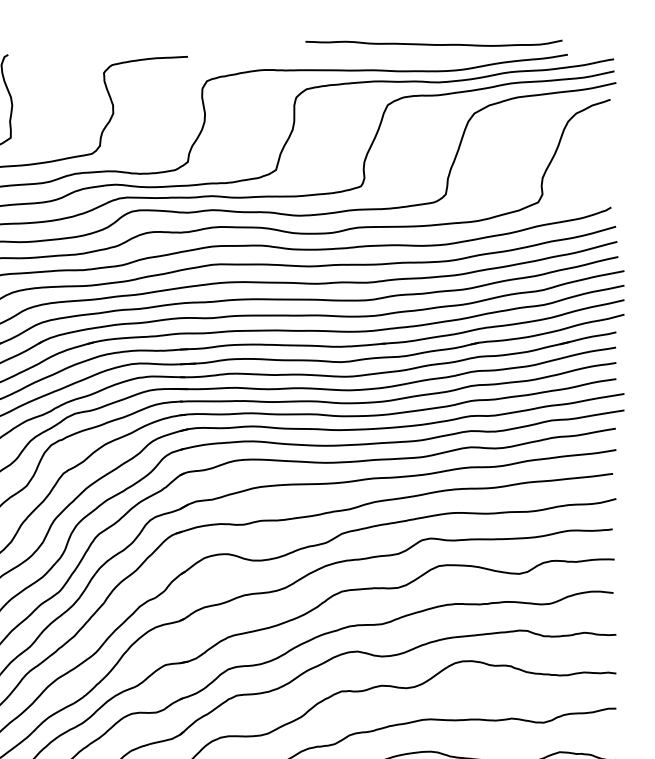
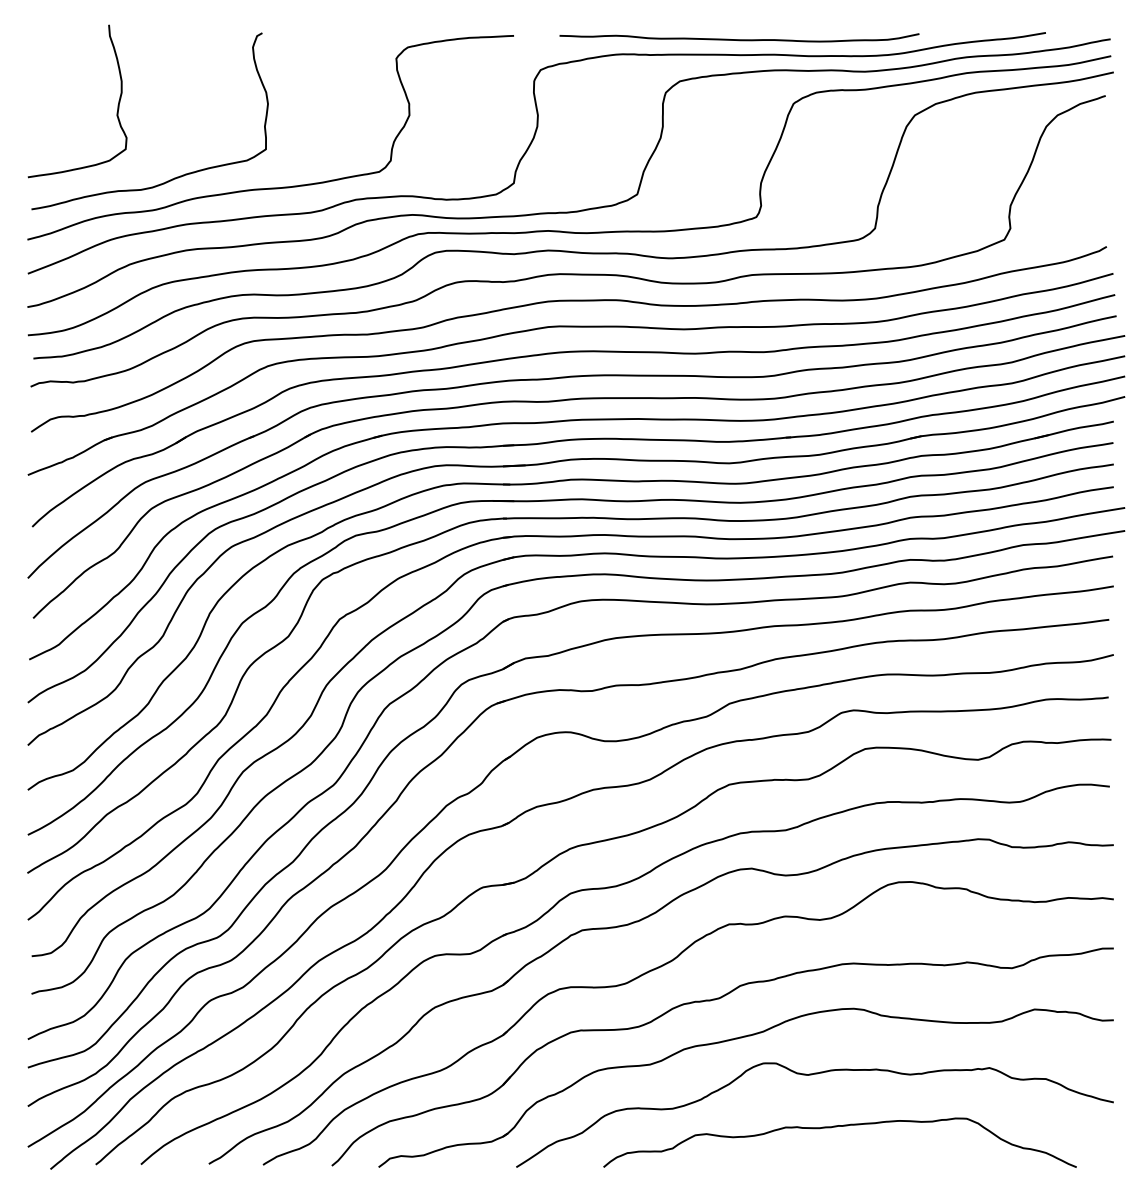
curve: (434, 44) -> (739, 39), moved

